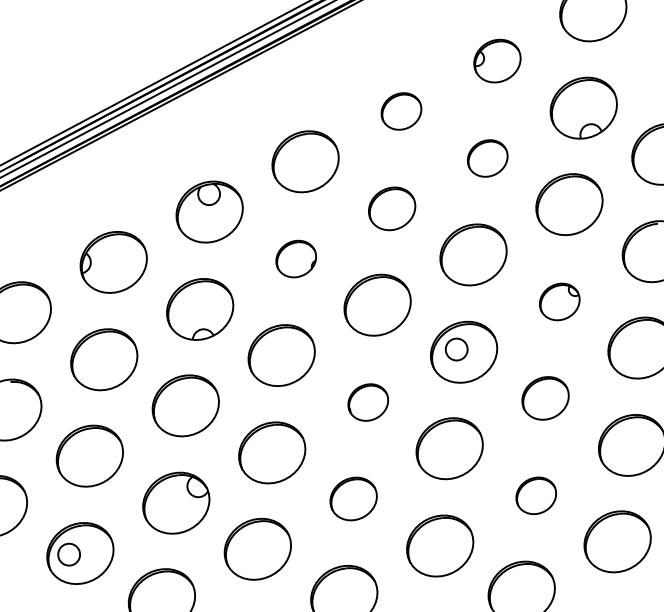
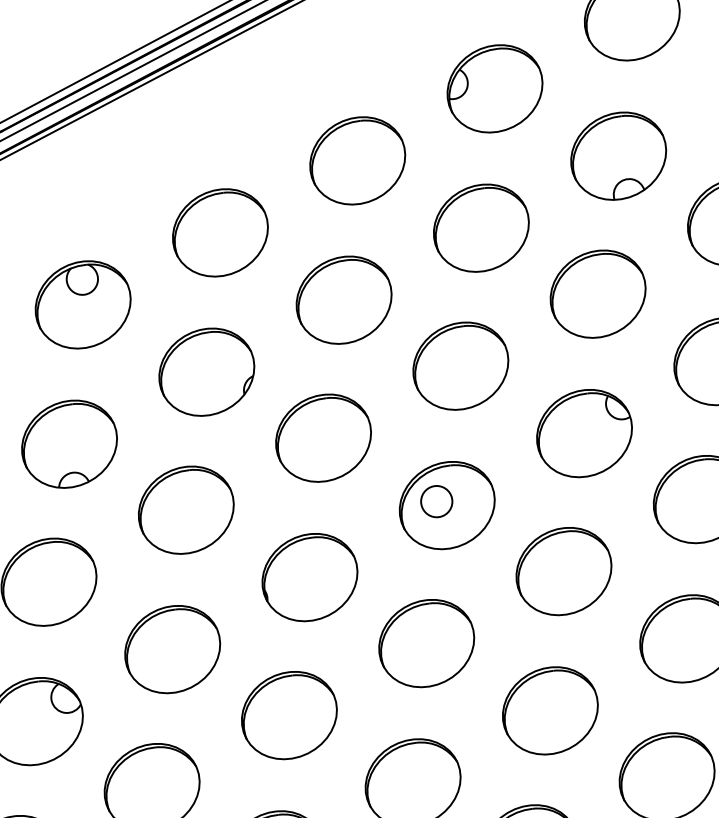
part: (497, 60) -> (495, 87), size x1.43
part: (401, 111) -> (357, 160), size x1.67
part: (487, 158) -> (480, 228), size x1.67
part: (392, 208) -> (344, 299), size x1.43
part: (296, 258) -> (207, 371), size x1.67
part: (559, 301) -> (583, 432), size x1.67
part: (545, 398) -> (563, 571), size x1.43
part: (368, 402) -> (310, 577), size x1.67
part: (536, 495) -> (550, 710), size x1.67
part: (353, 498) -> (289, 714), size x1.43

